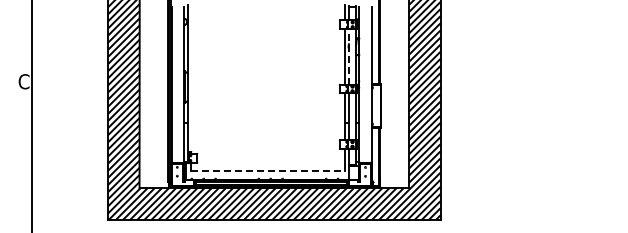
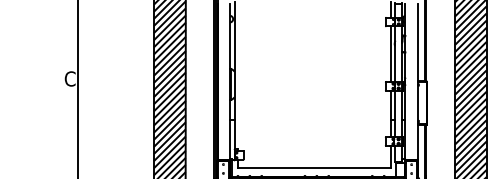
line: (349, 56) -> (395, 53), dashed -> solid
line: (268, 170) -> (314, 167), dashed -> solid

